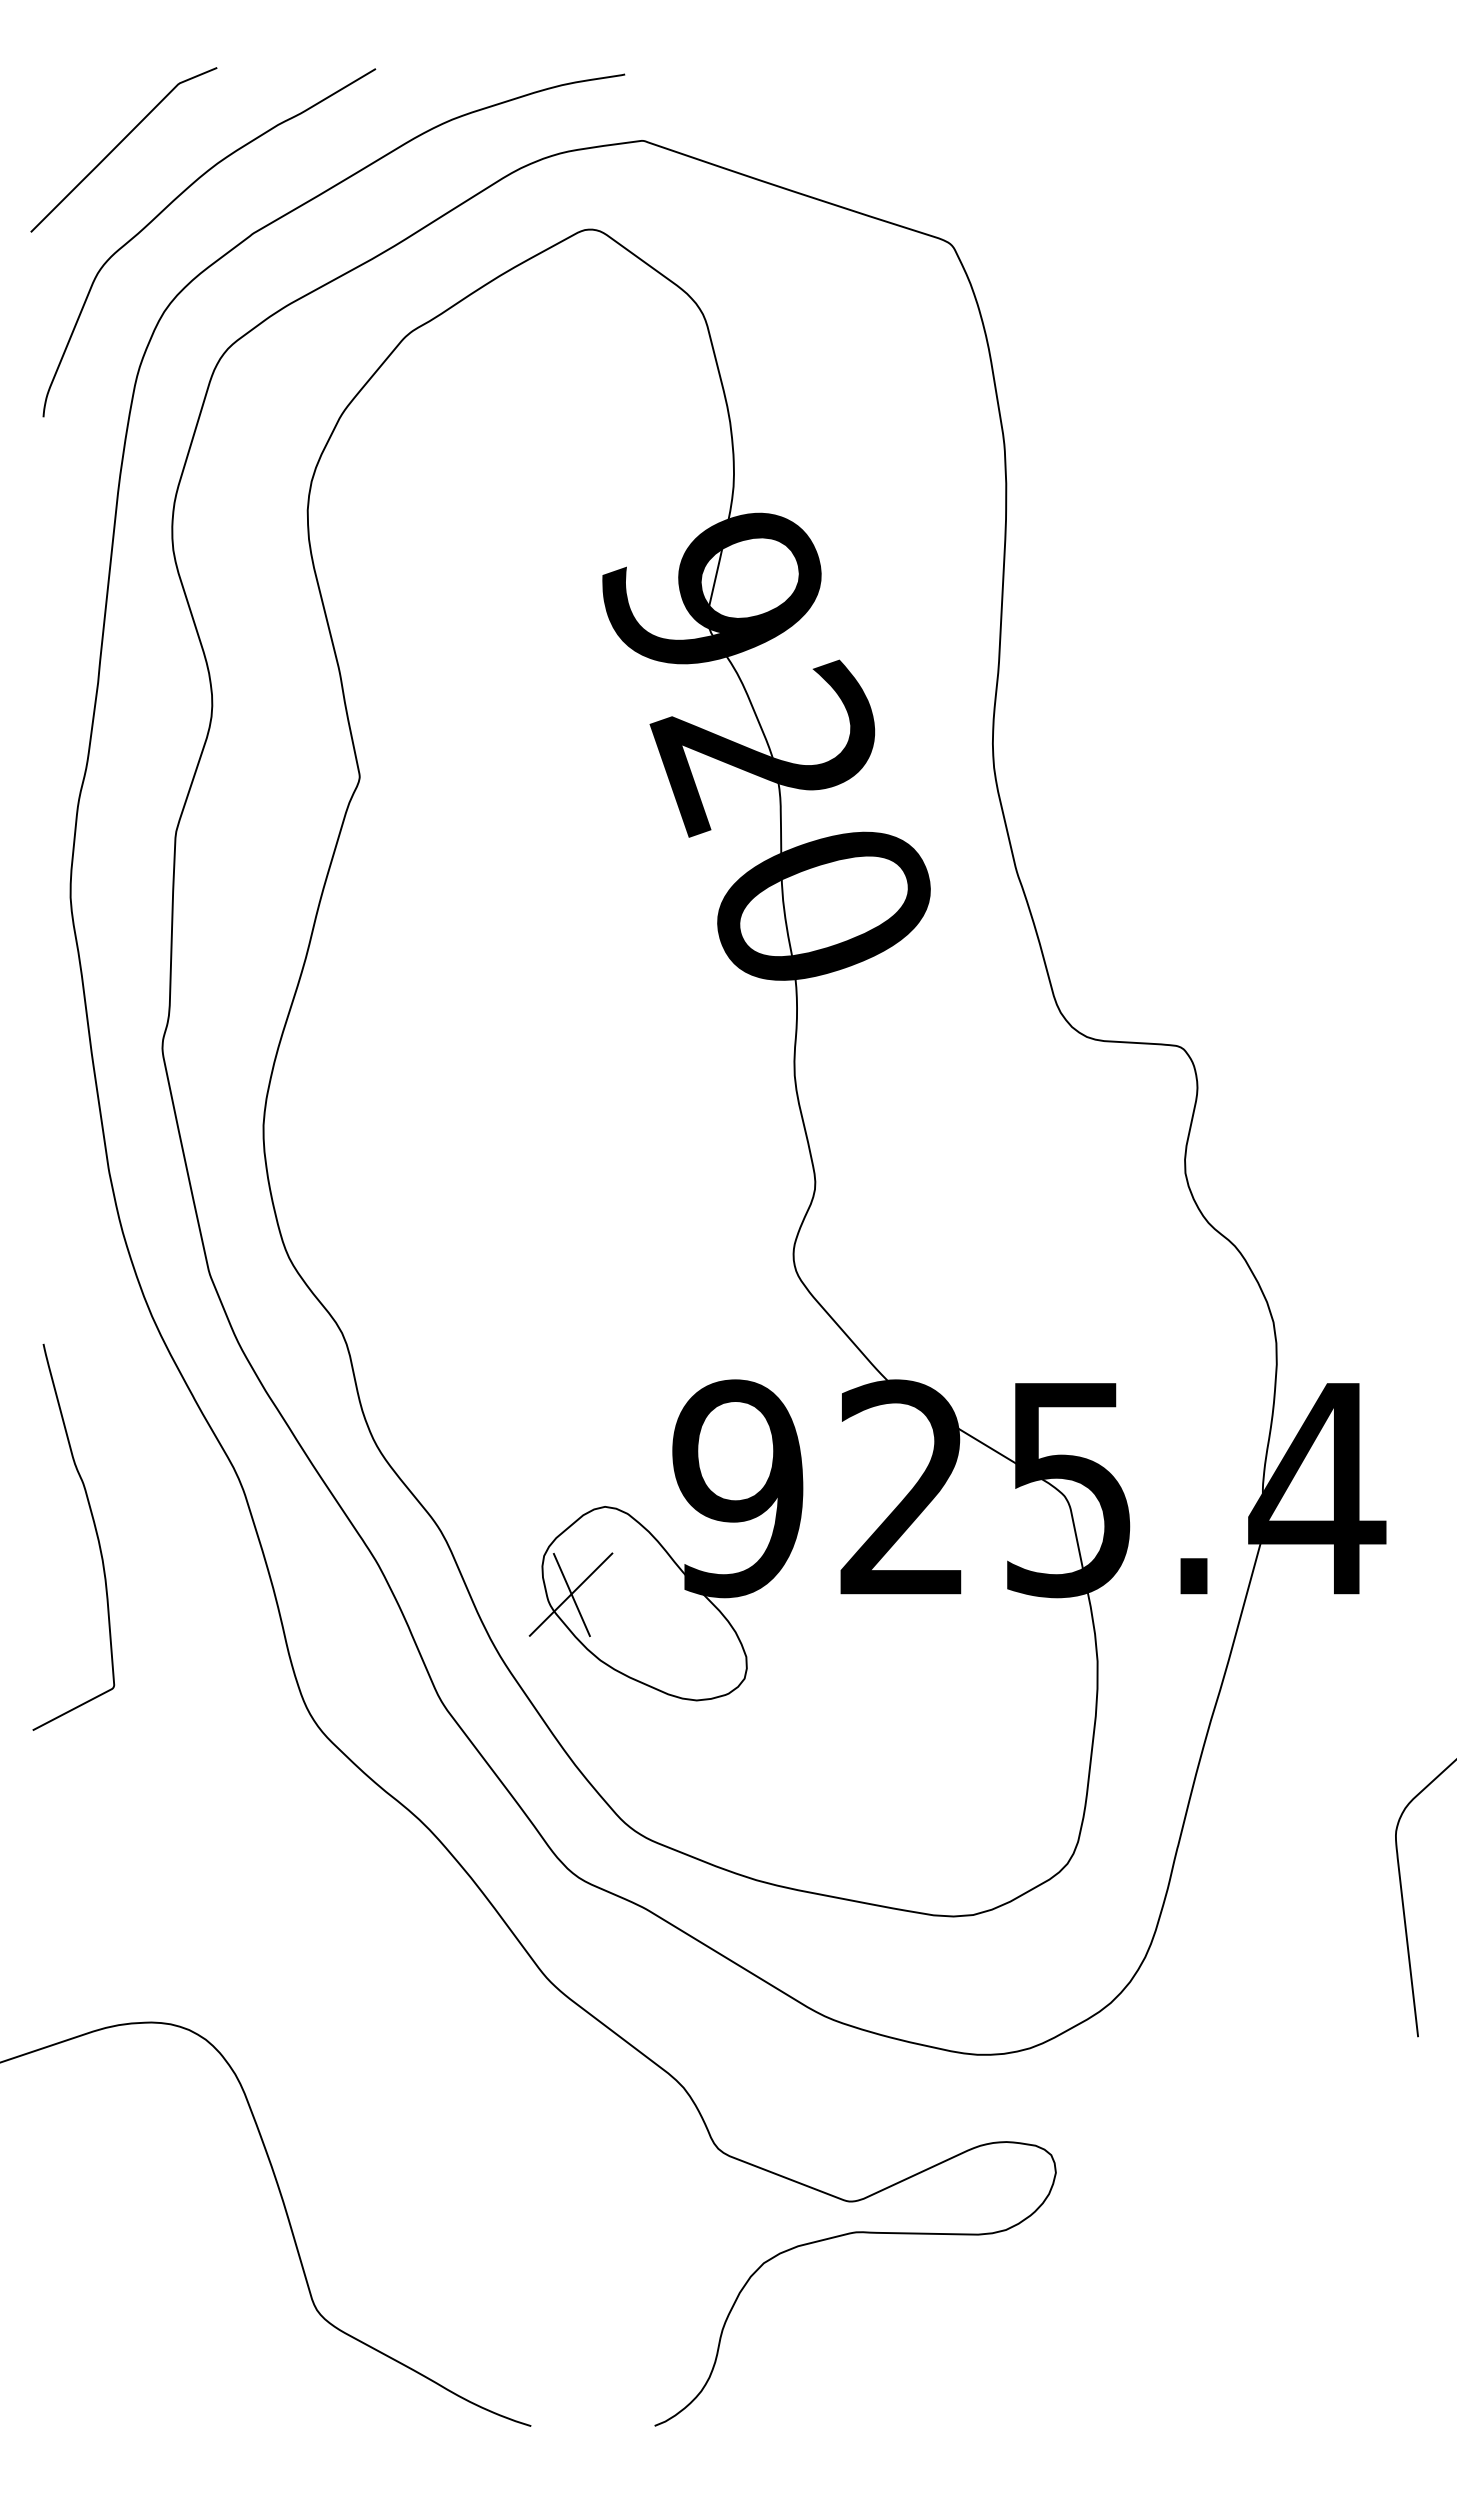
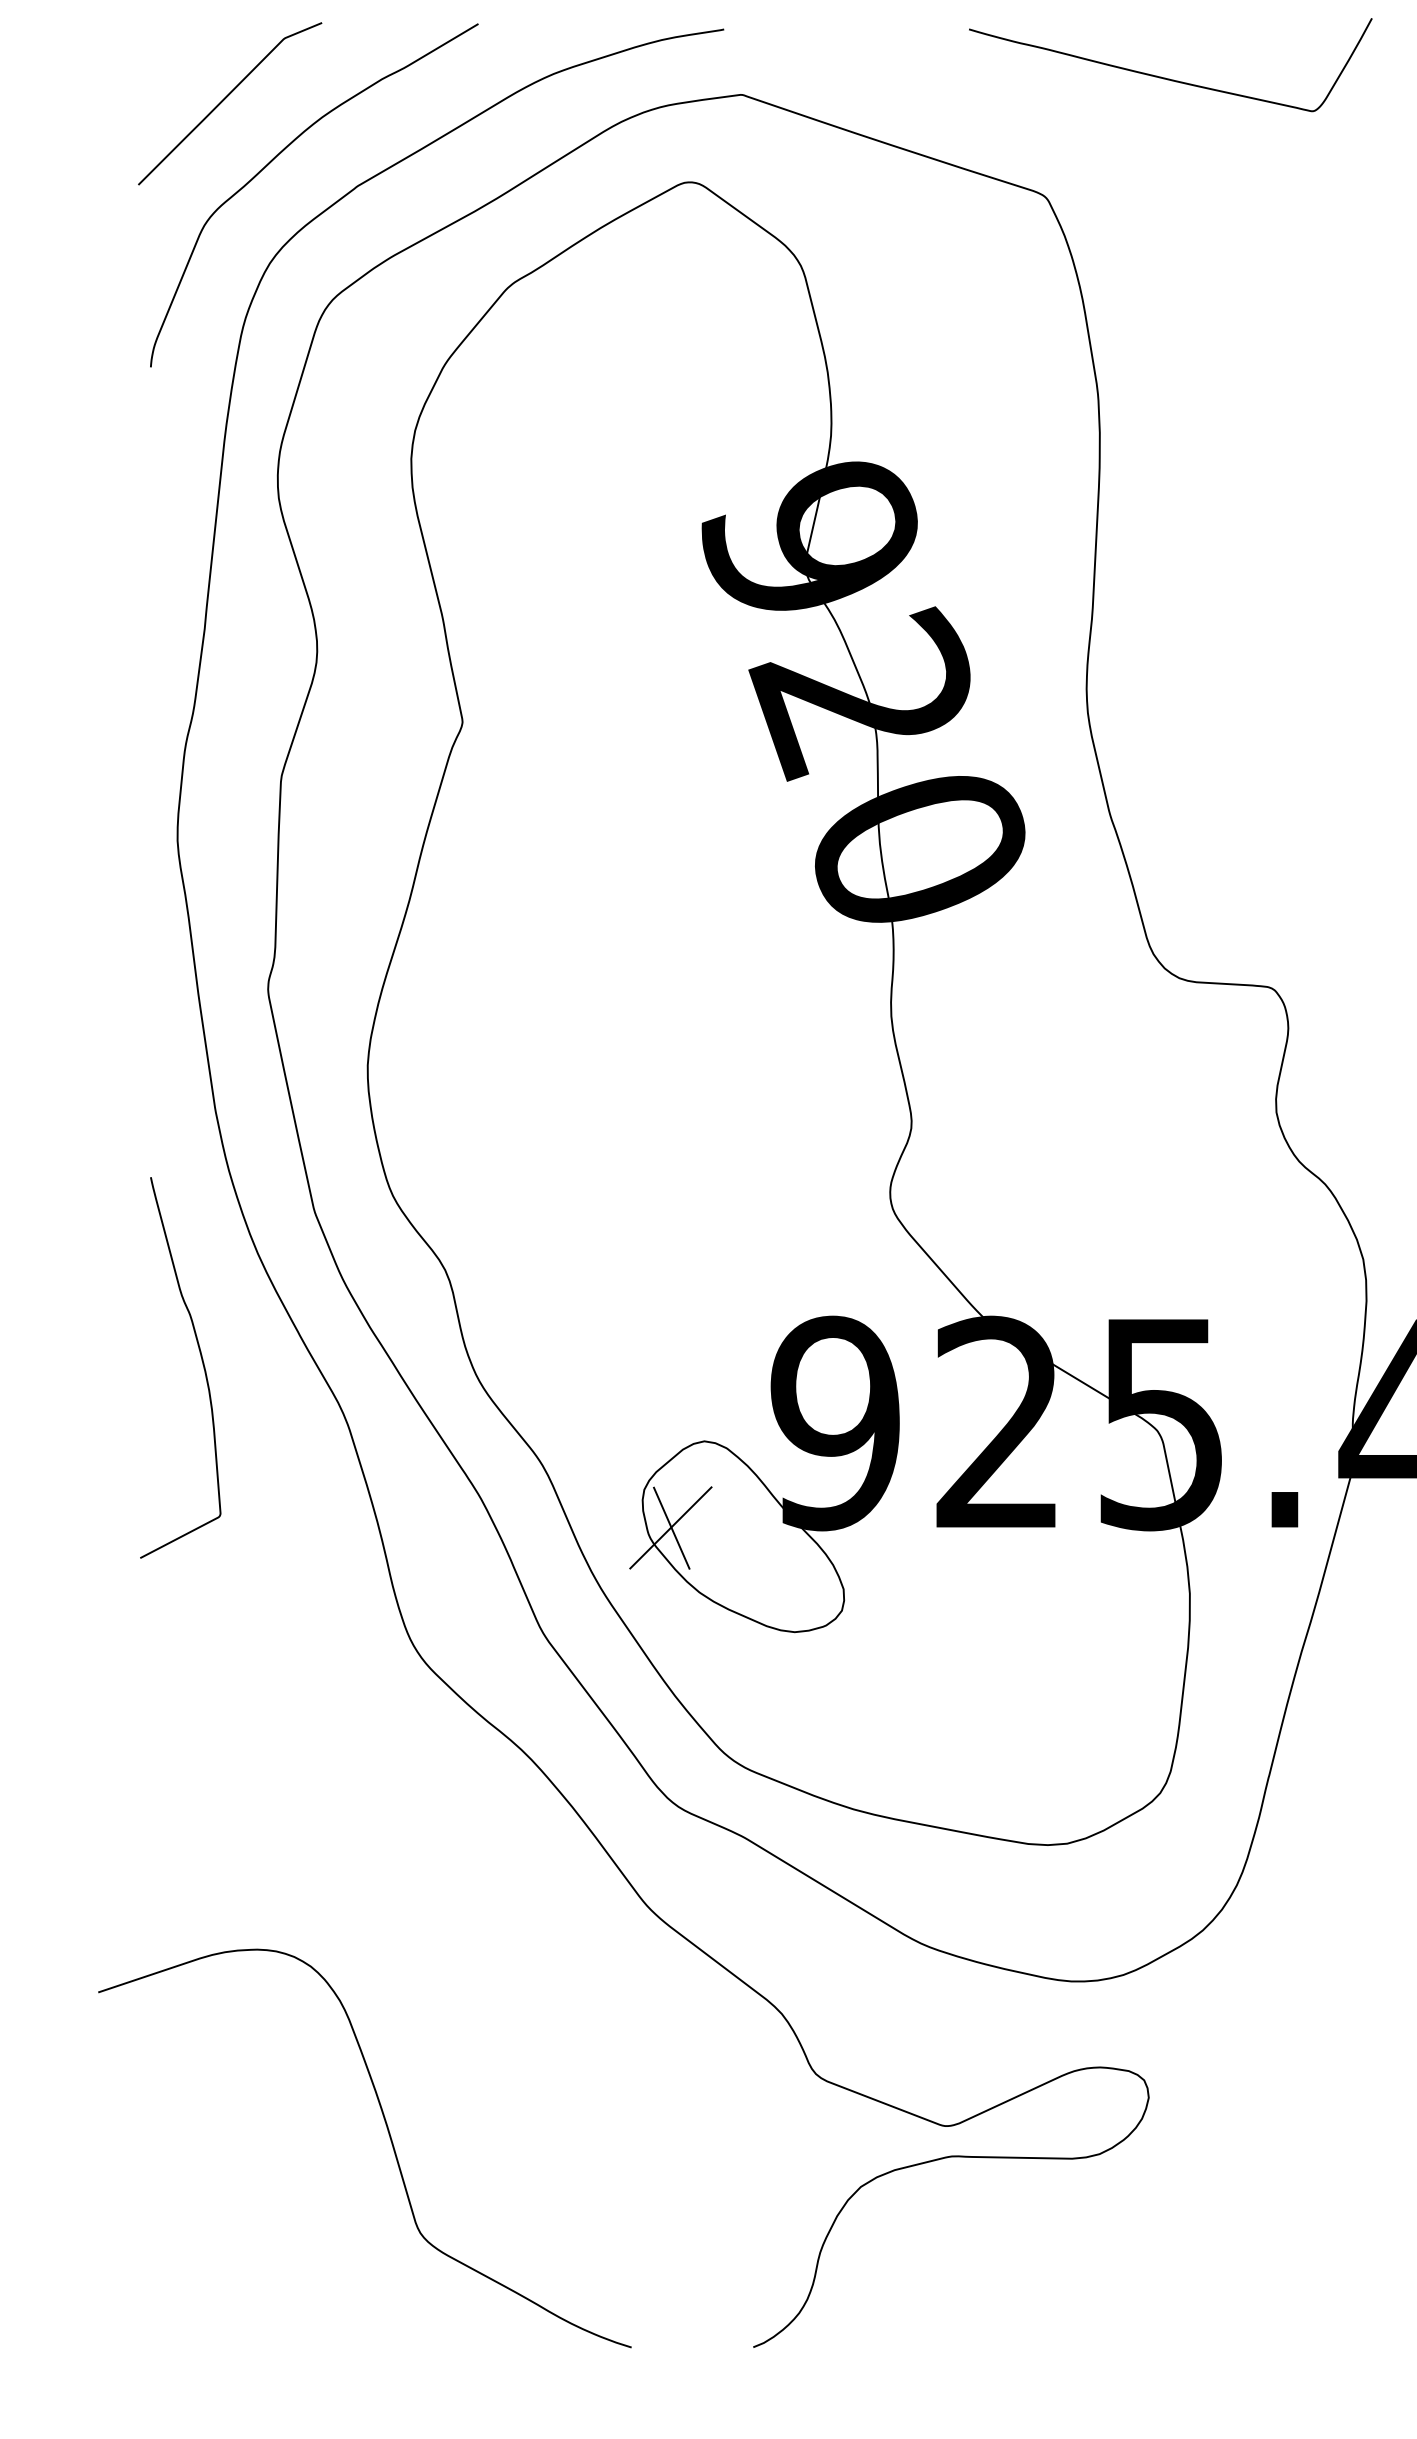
curve: (1073, 123) -> (1166, 77), added
curve: (95, 1532) -> (202, 1363), moved

